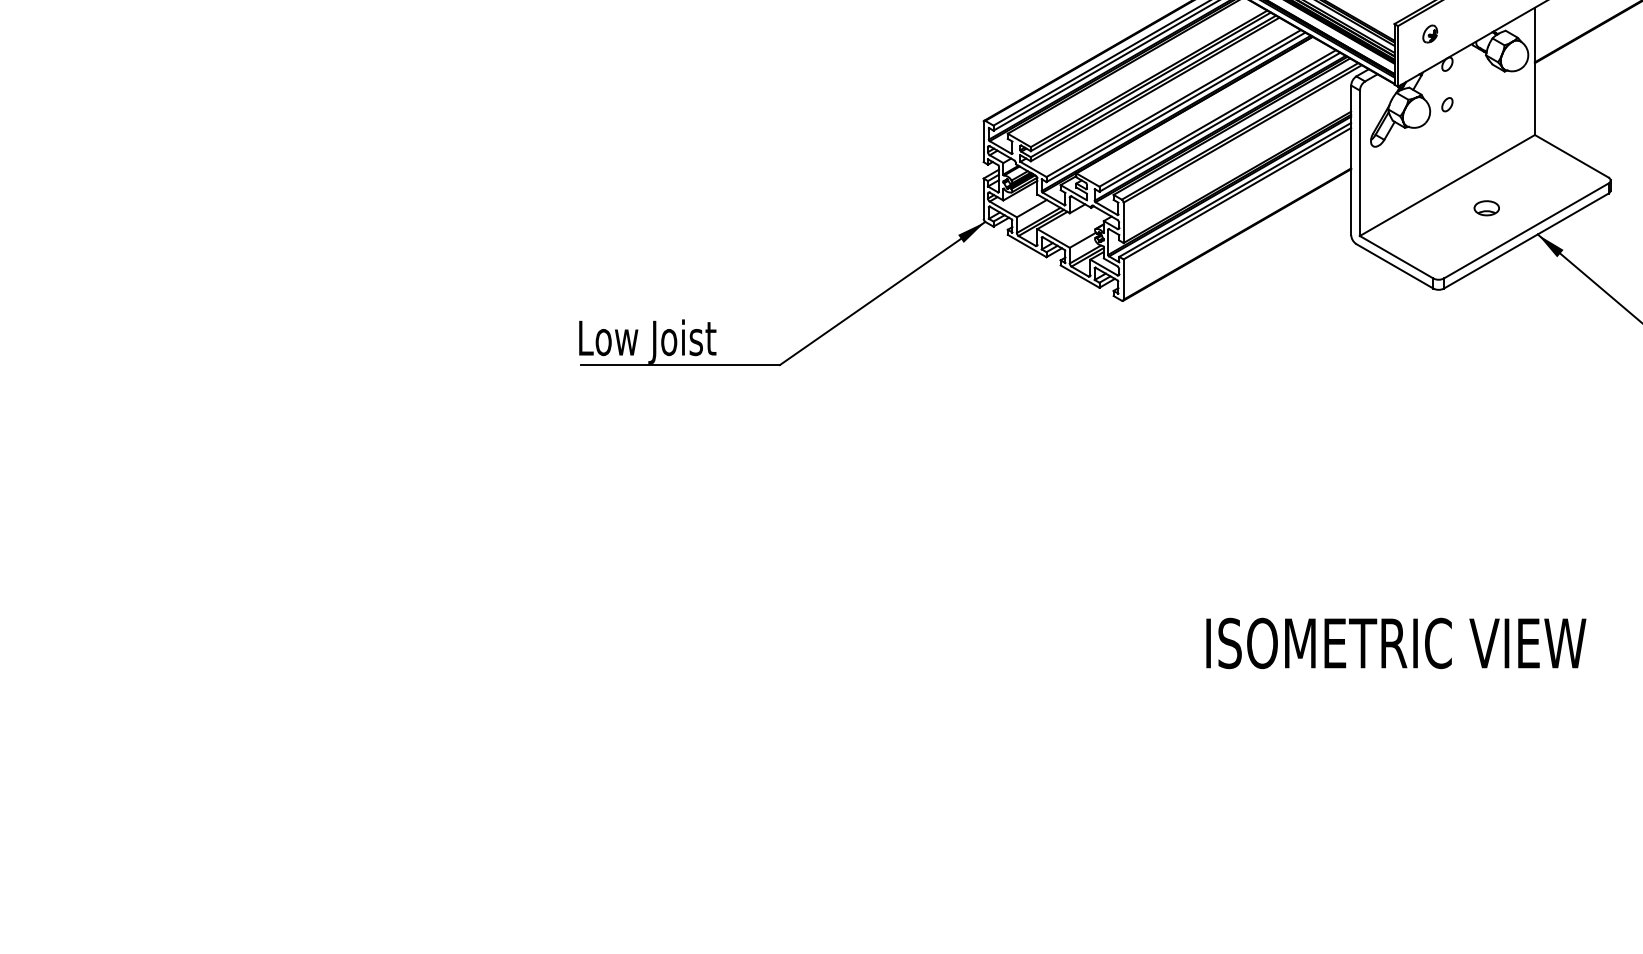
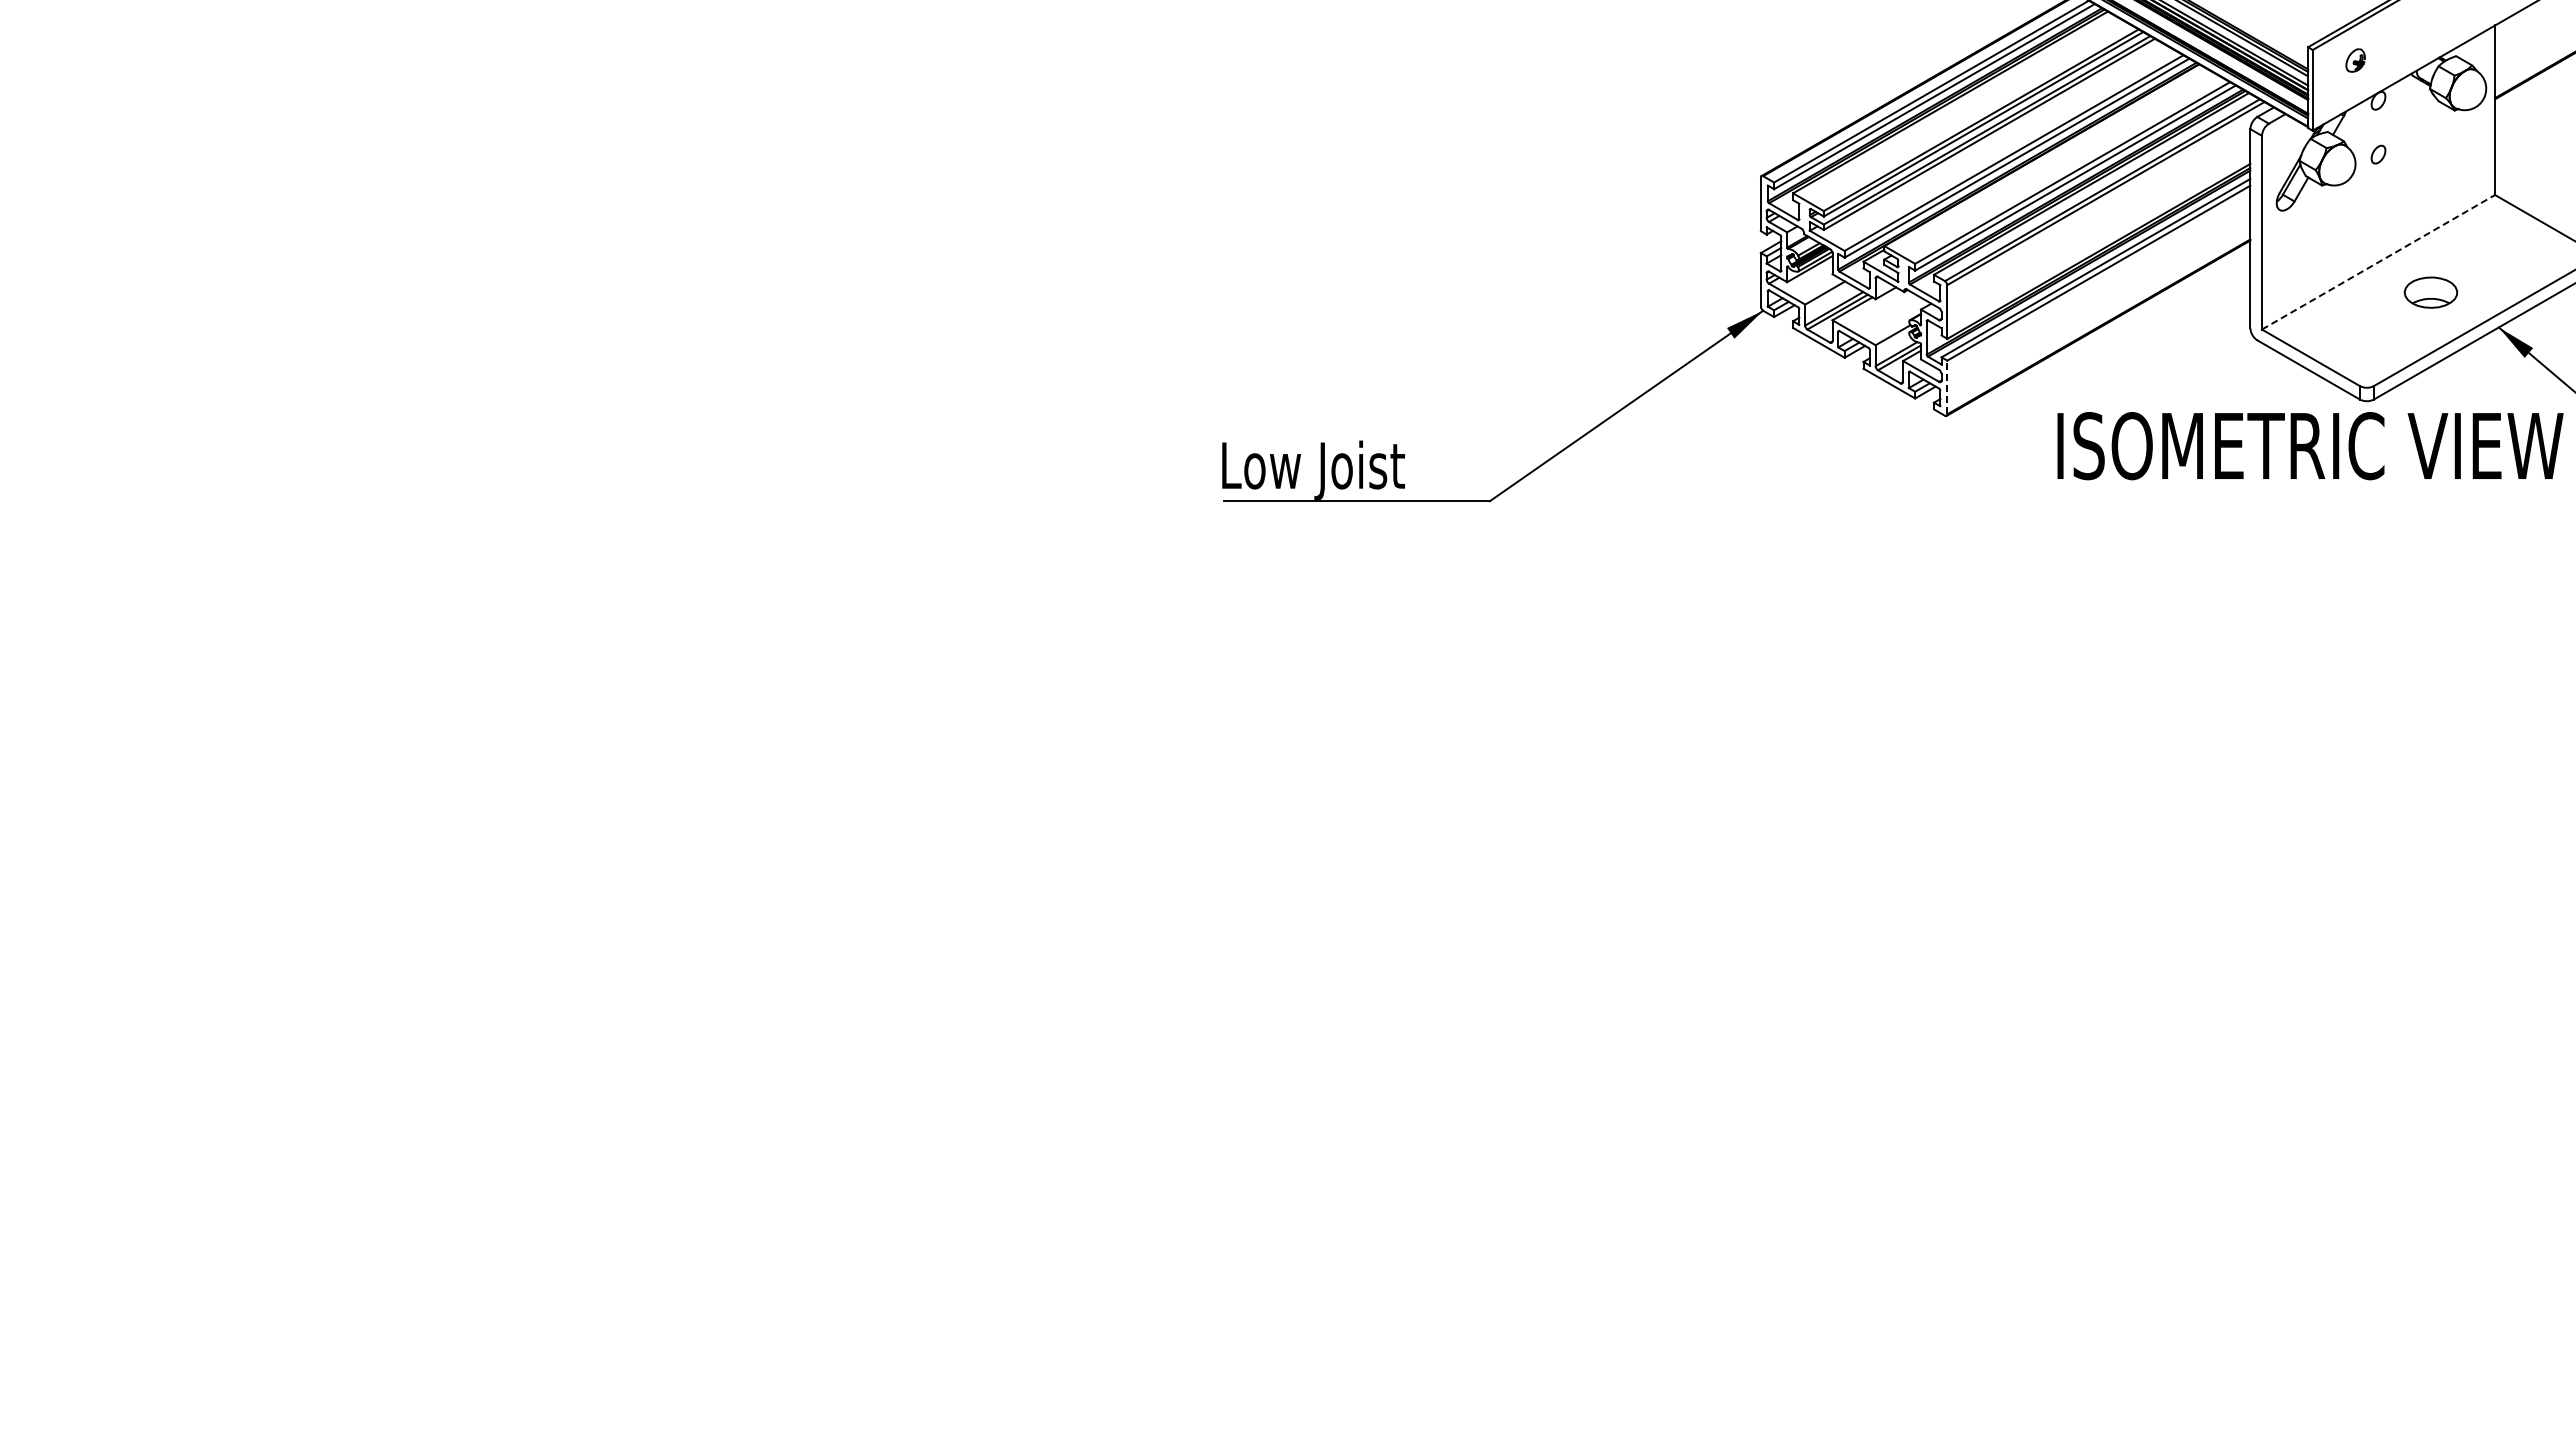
line: (1447, 185) -> (2378, 262), solid -> dashed
part: (1486, 208) -> (2430, 292), size x1.6
line: (1123, 279) -> (1947, 387), solid -> dashed
text: (1396, 643) -> (2310, 446), moved

